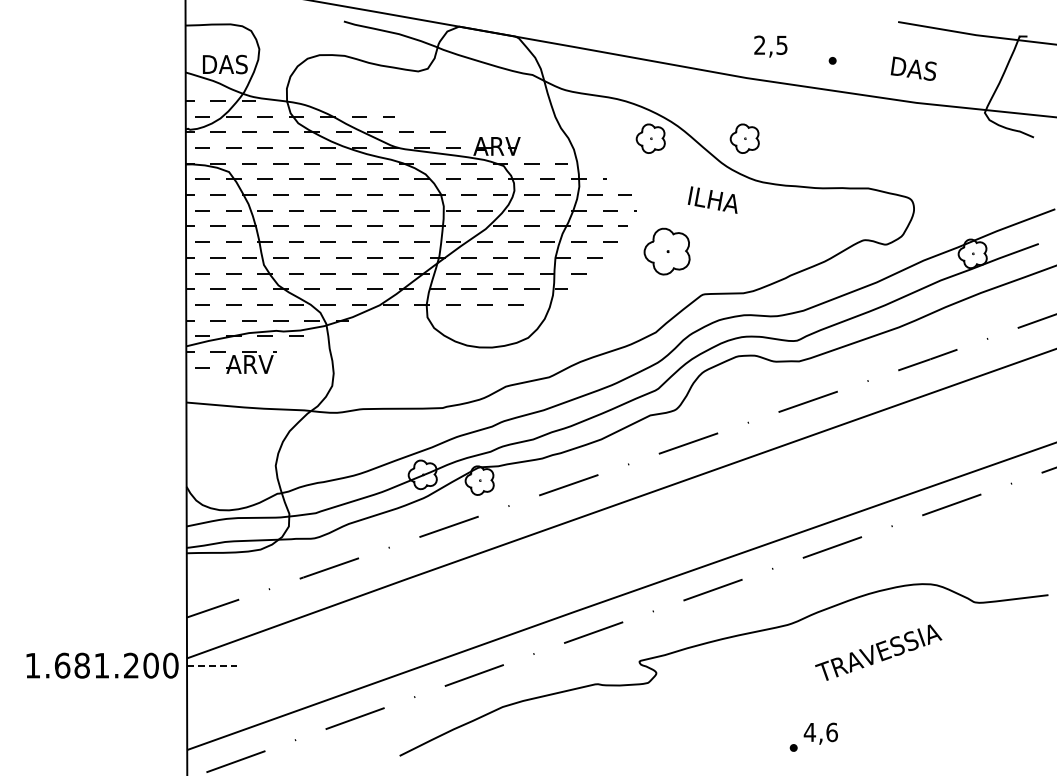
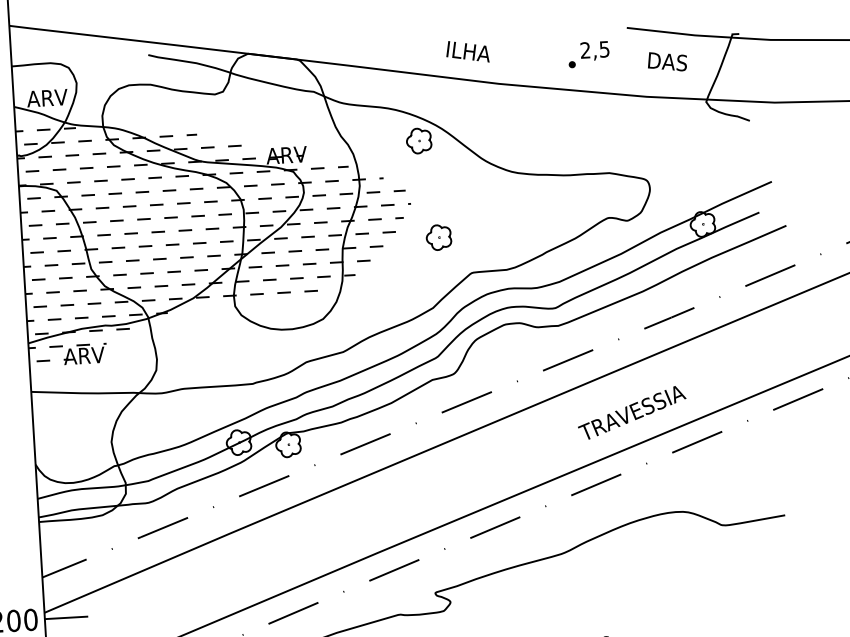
text: (770, 46) -> (594, 50), moved
text: (224, 64) -> (47, 98), DAS -> ARV
text: (913, 68) -> (667, 61), moved
part: (744, 138) -> (499, 136), removed
text: (712, 199) -> (467, 51), moved
part: (667, 251) -> (439, 237), size x0.62
text: (878, 652) -> (632, 412), moved
line: (212, 665) -> (66, 617), dashed -> solid

